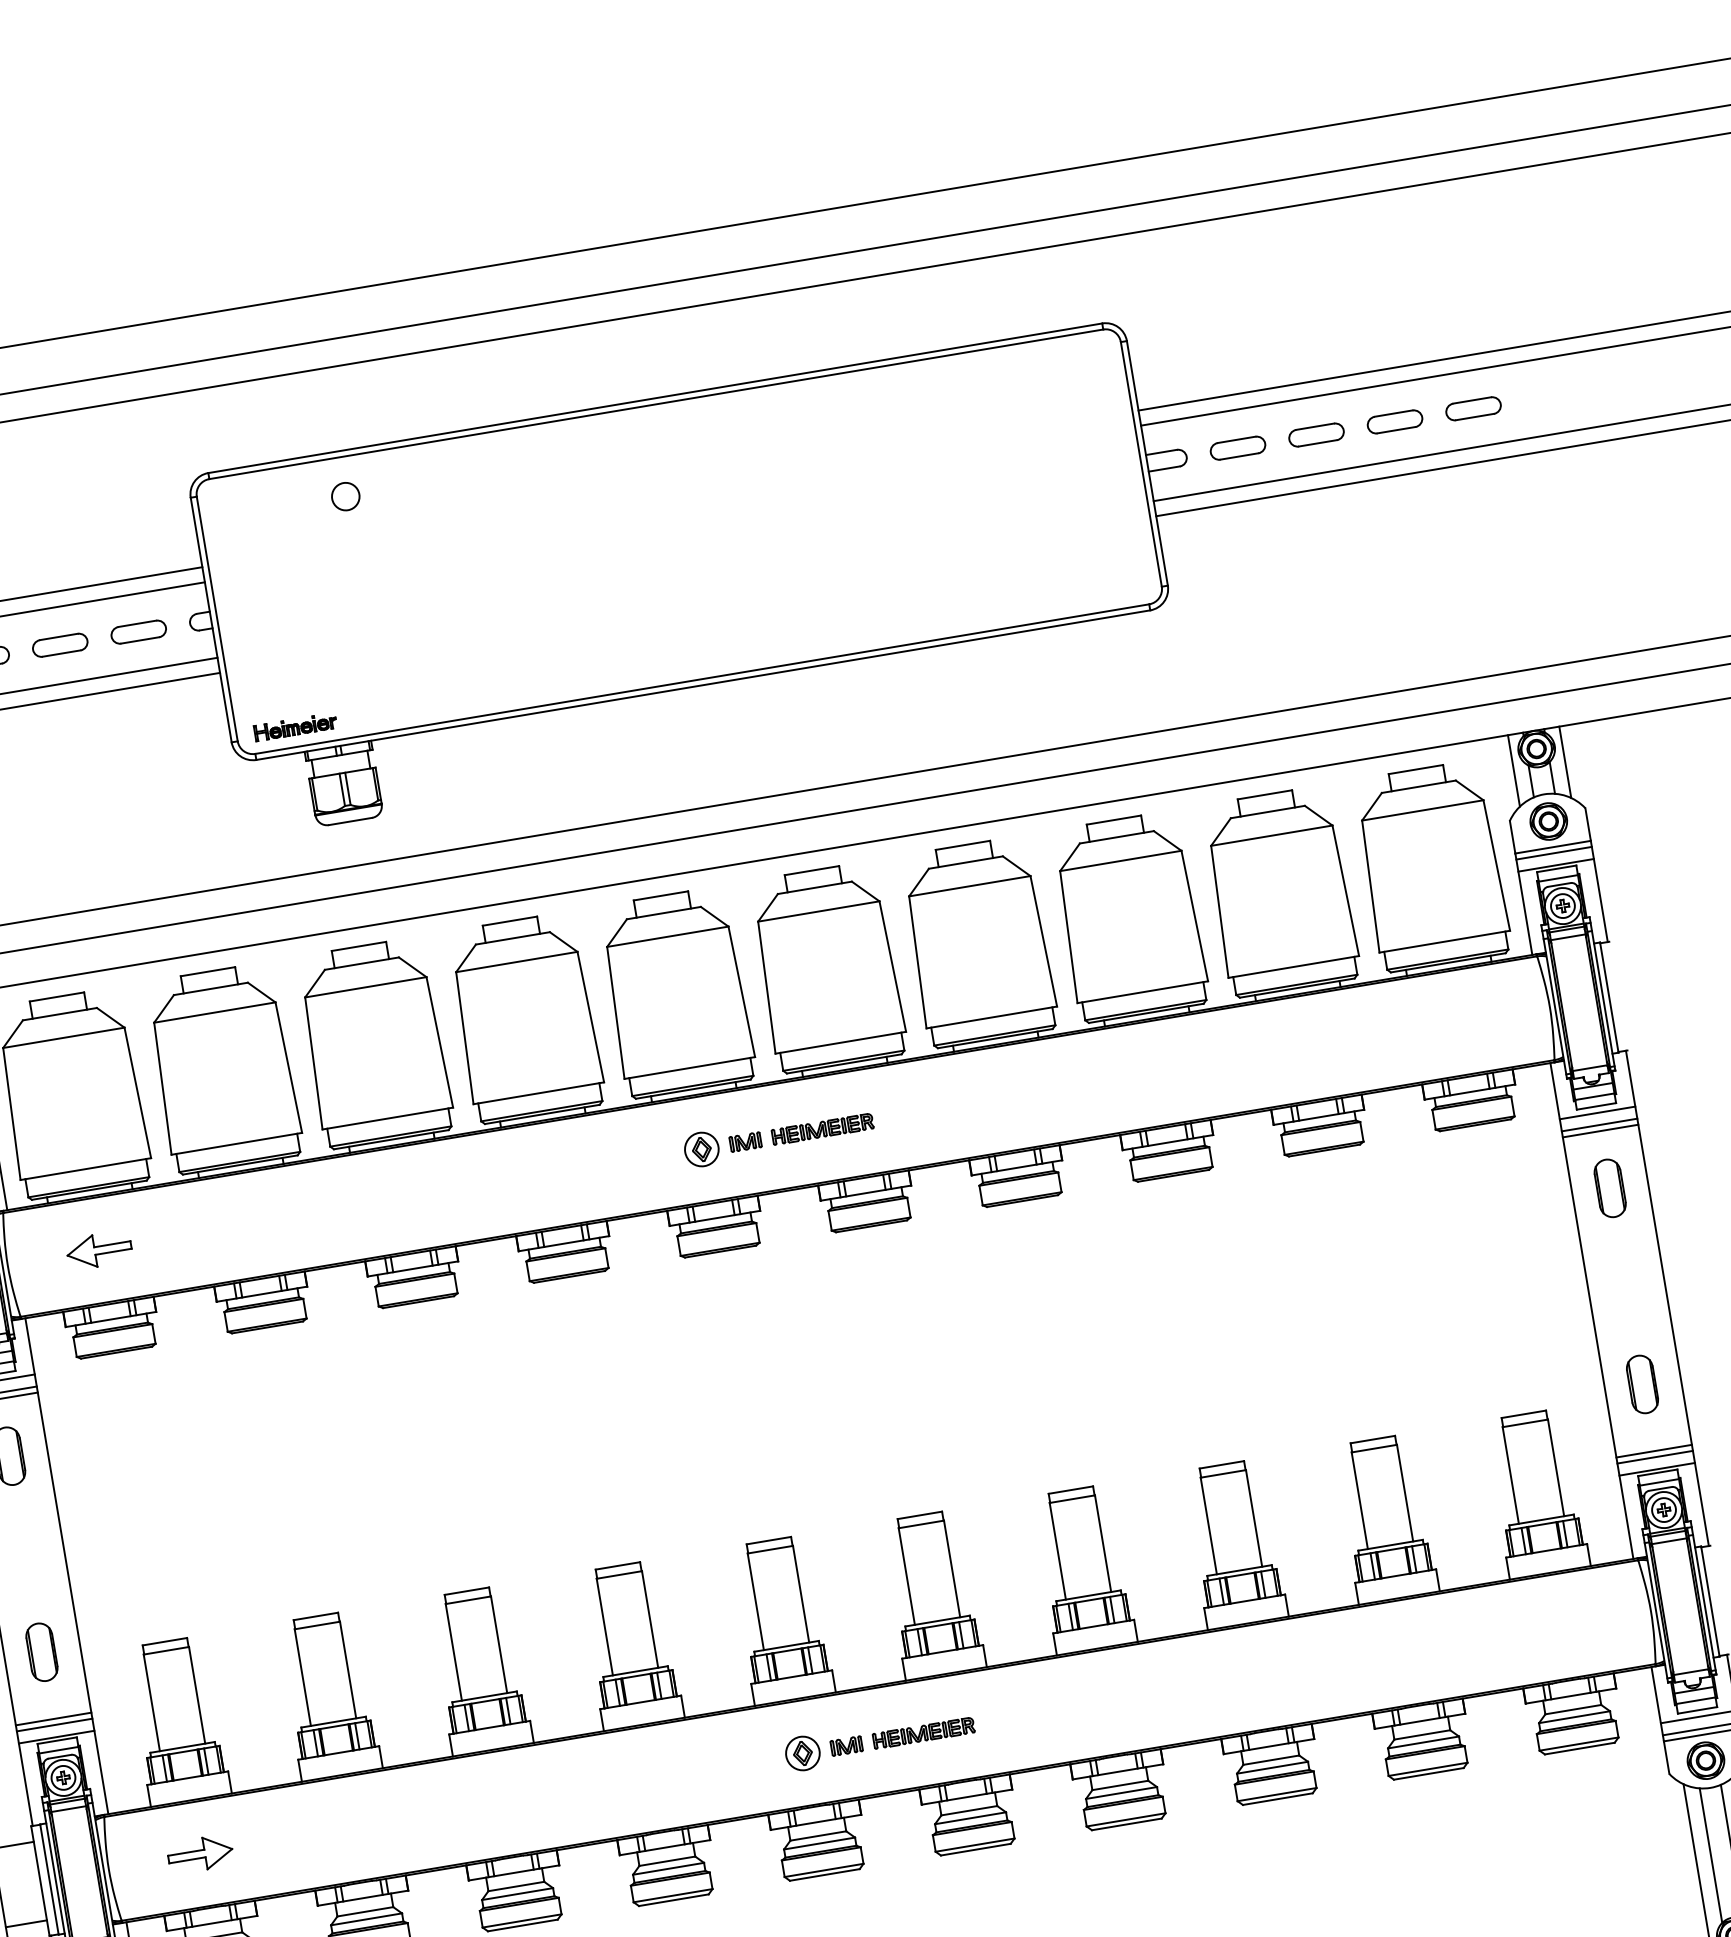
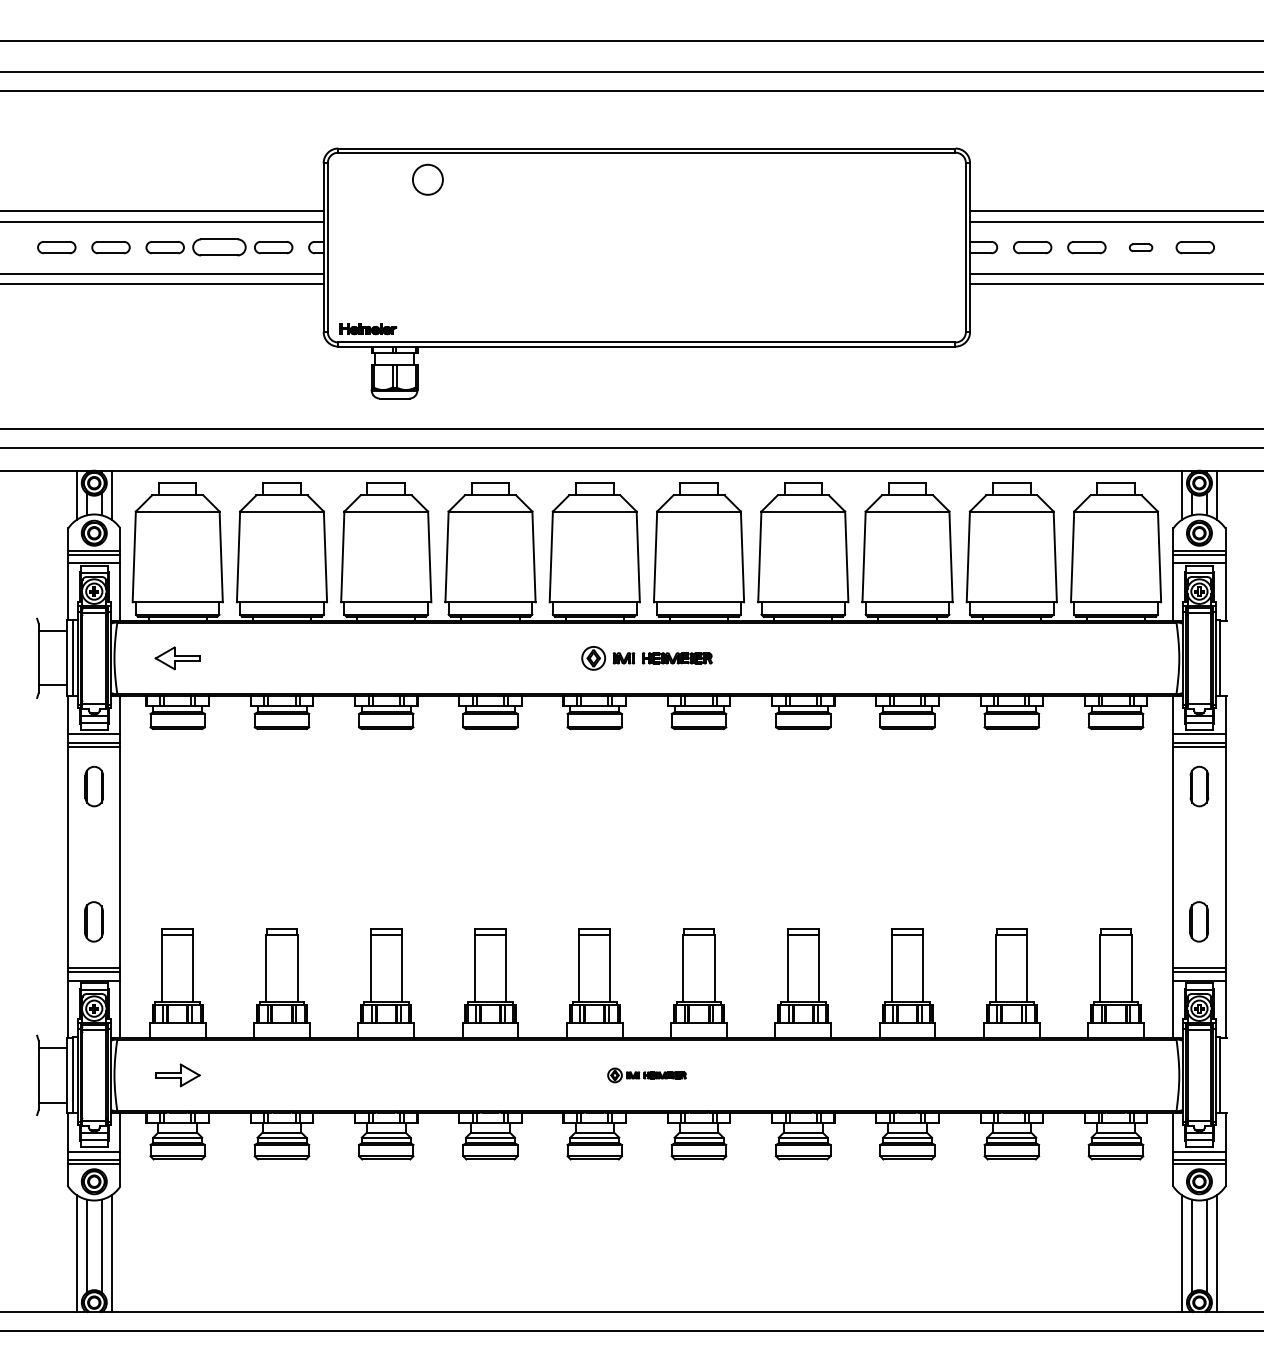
part: (1394, 421) -> (1140, 247), size x0.6
circle: (345, 496) -> (427, 179), size x1.6
part: (60, 645) -> (219, 247), size x1.4
part: (879, 1740) -> (646, 1075), size x0.6

